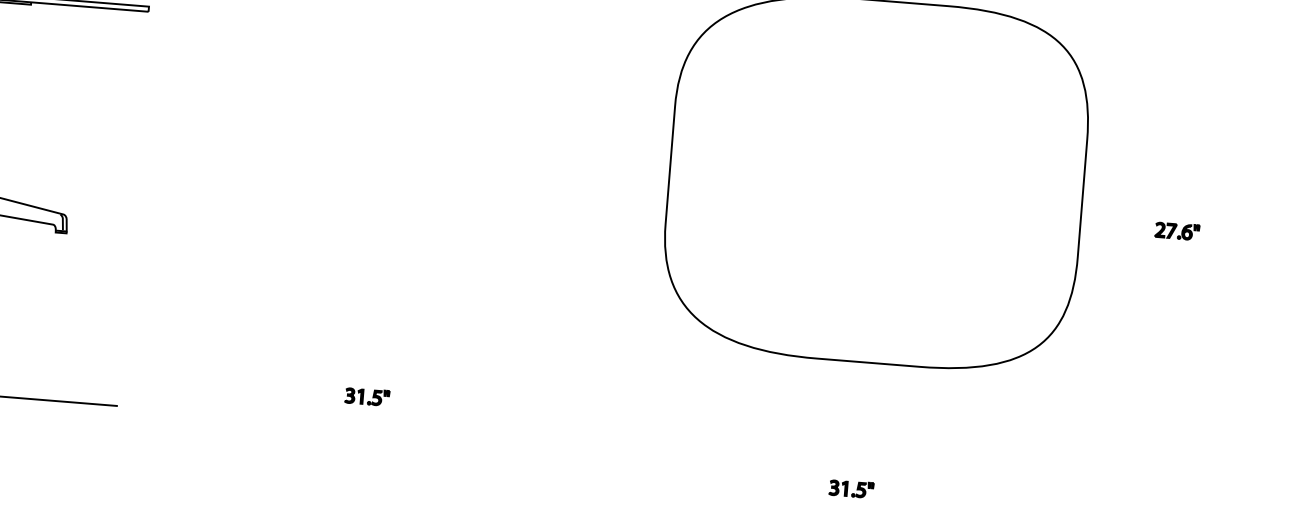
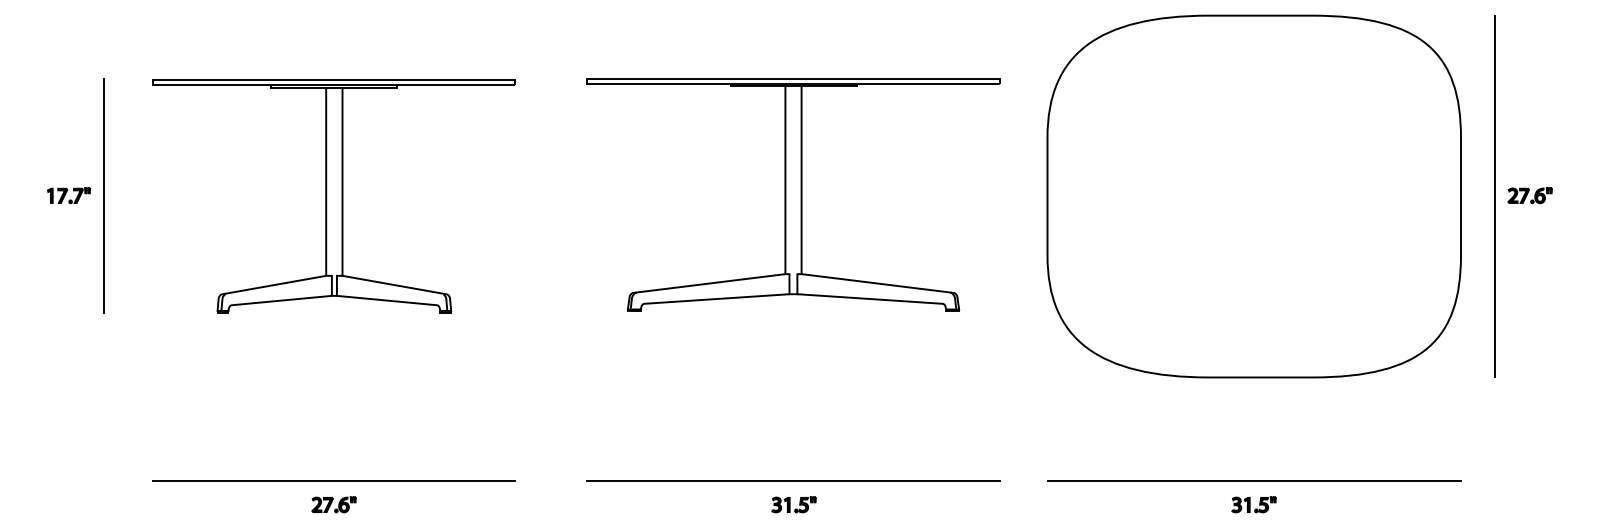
part: (417, 142) -> (793, 194), added
line: (1115, 201) -> (1494, 196), added
part: (1176, 231) -> (1529, 195), moved
part: (366, 396) -> (793, 504), moved
line: (394, 427) -> (793, 480), added
line: (853, 464) -> (1254, 480), added

